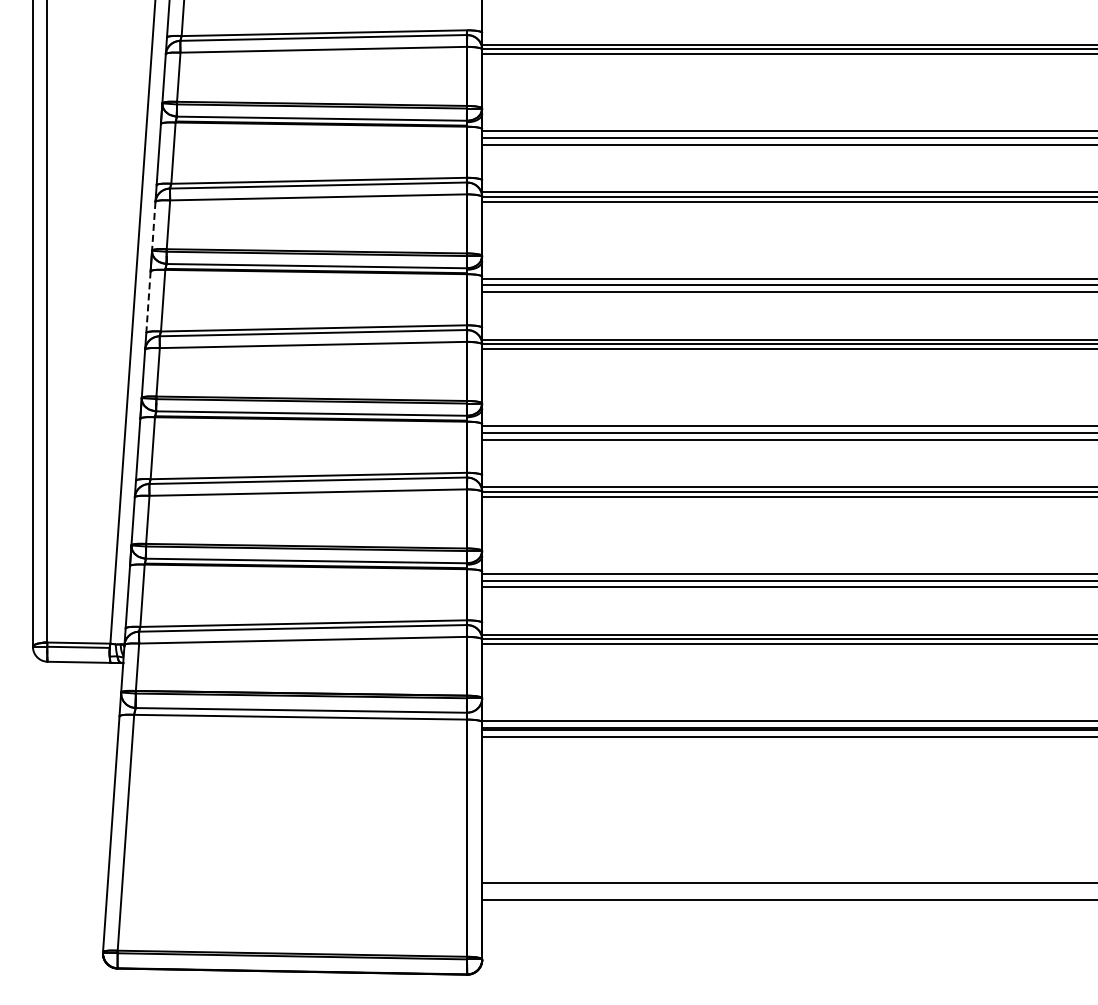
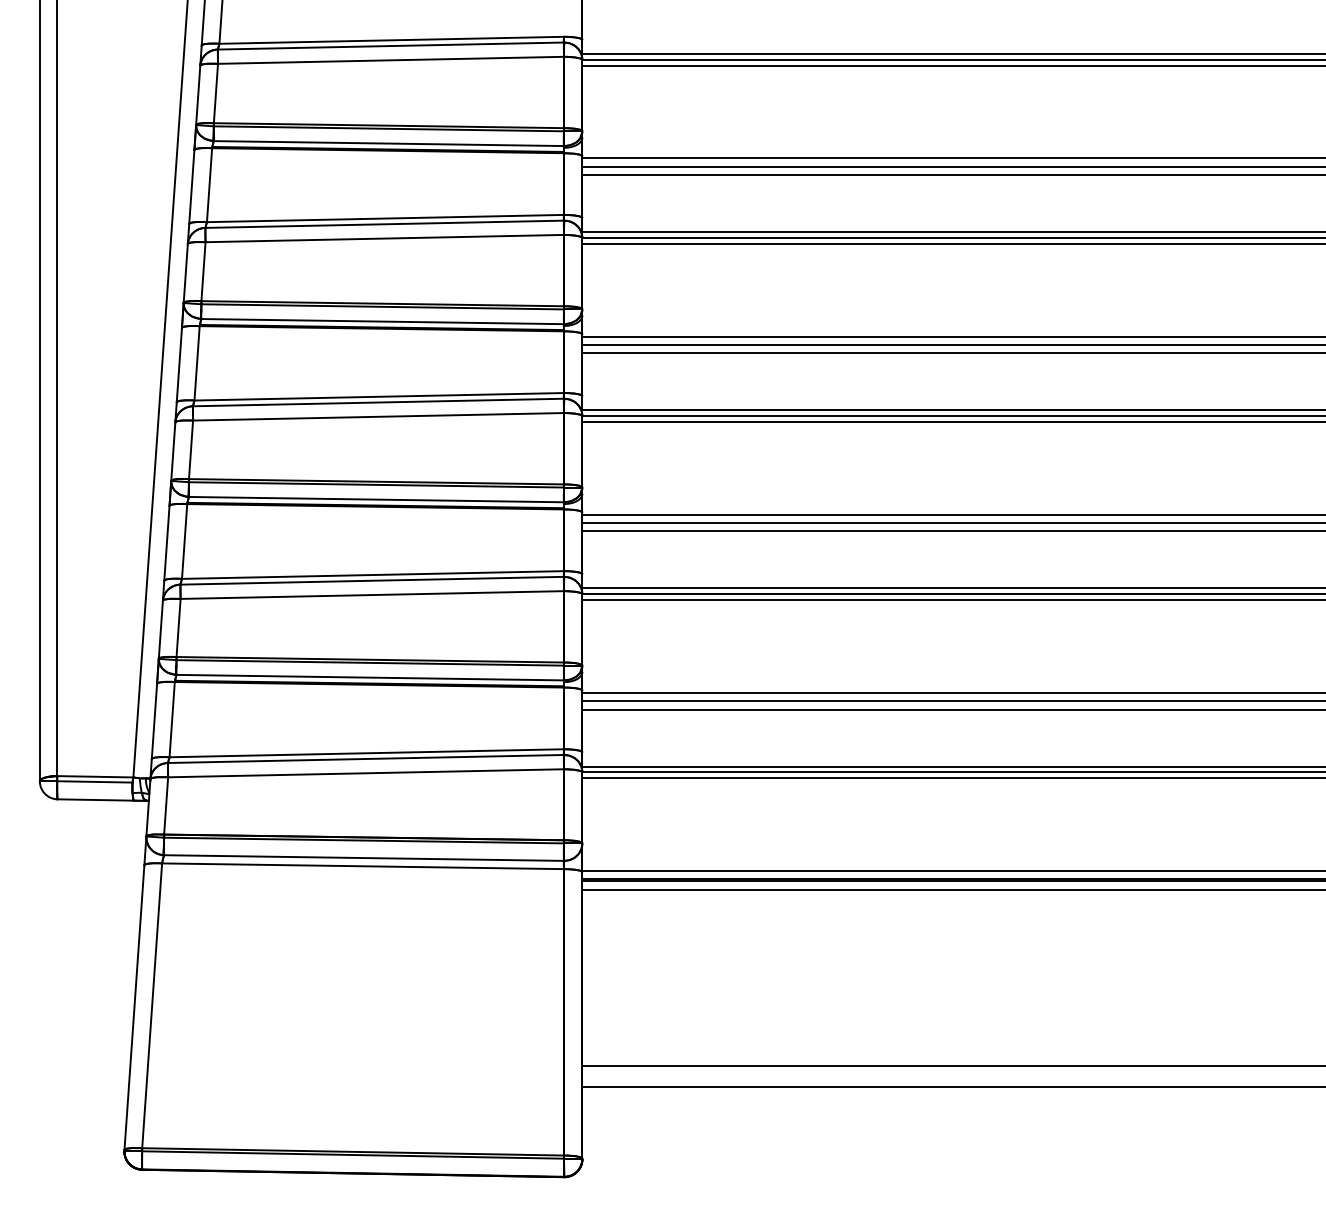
line: (153, 226) -> (185, 273), dashed -> solid
line: (148, 302) -> (179, 365), dashed -> solid

